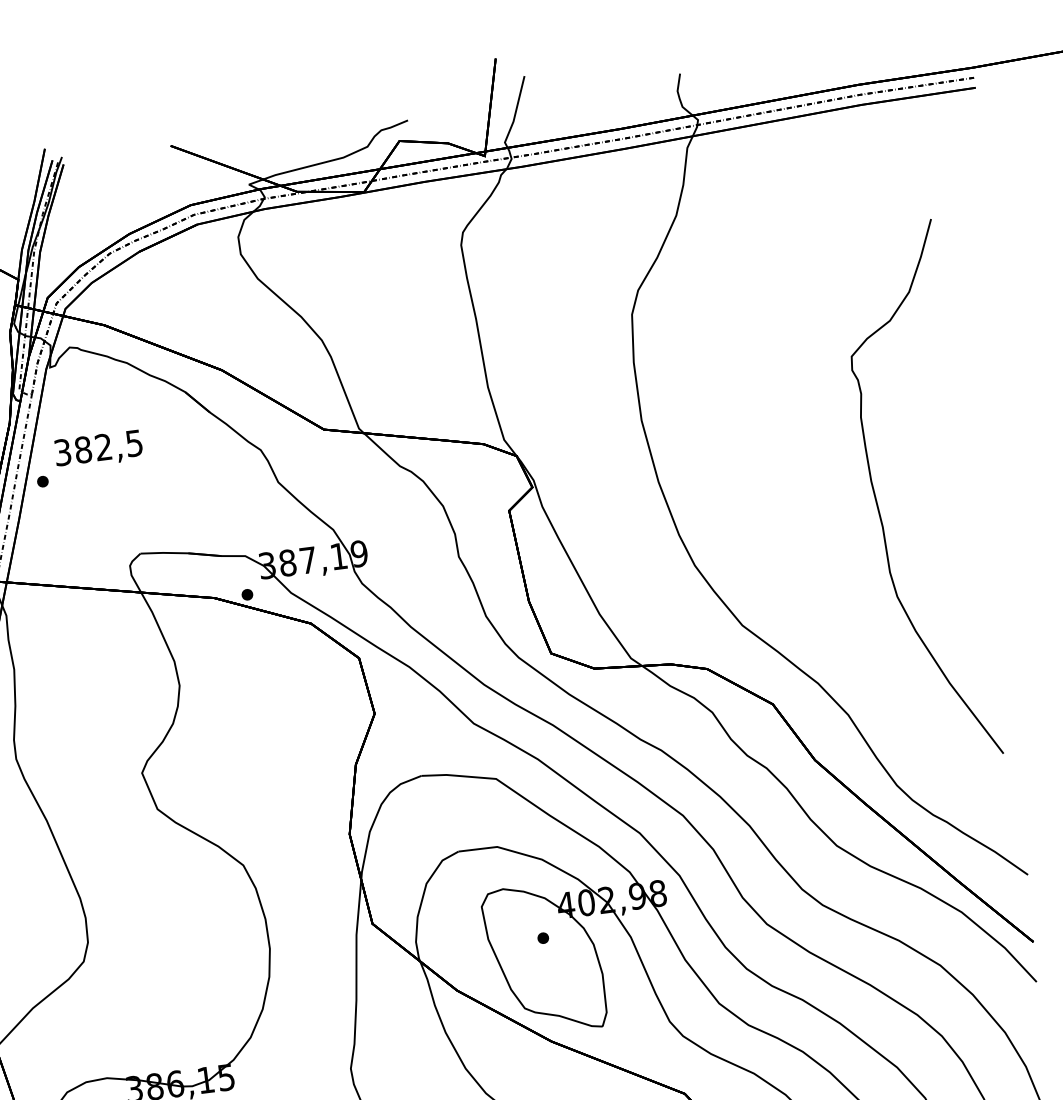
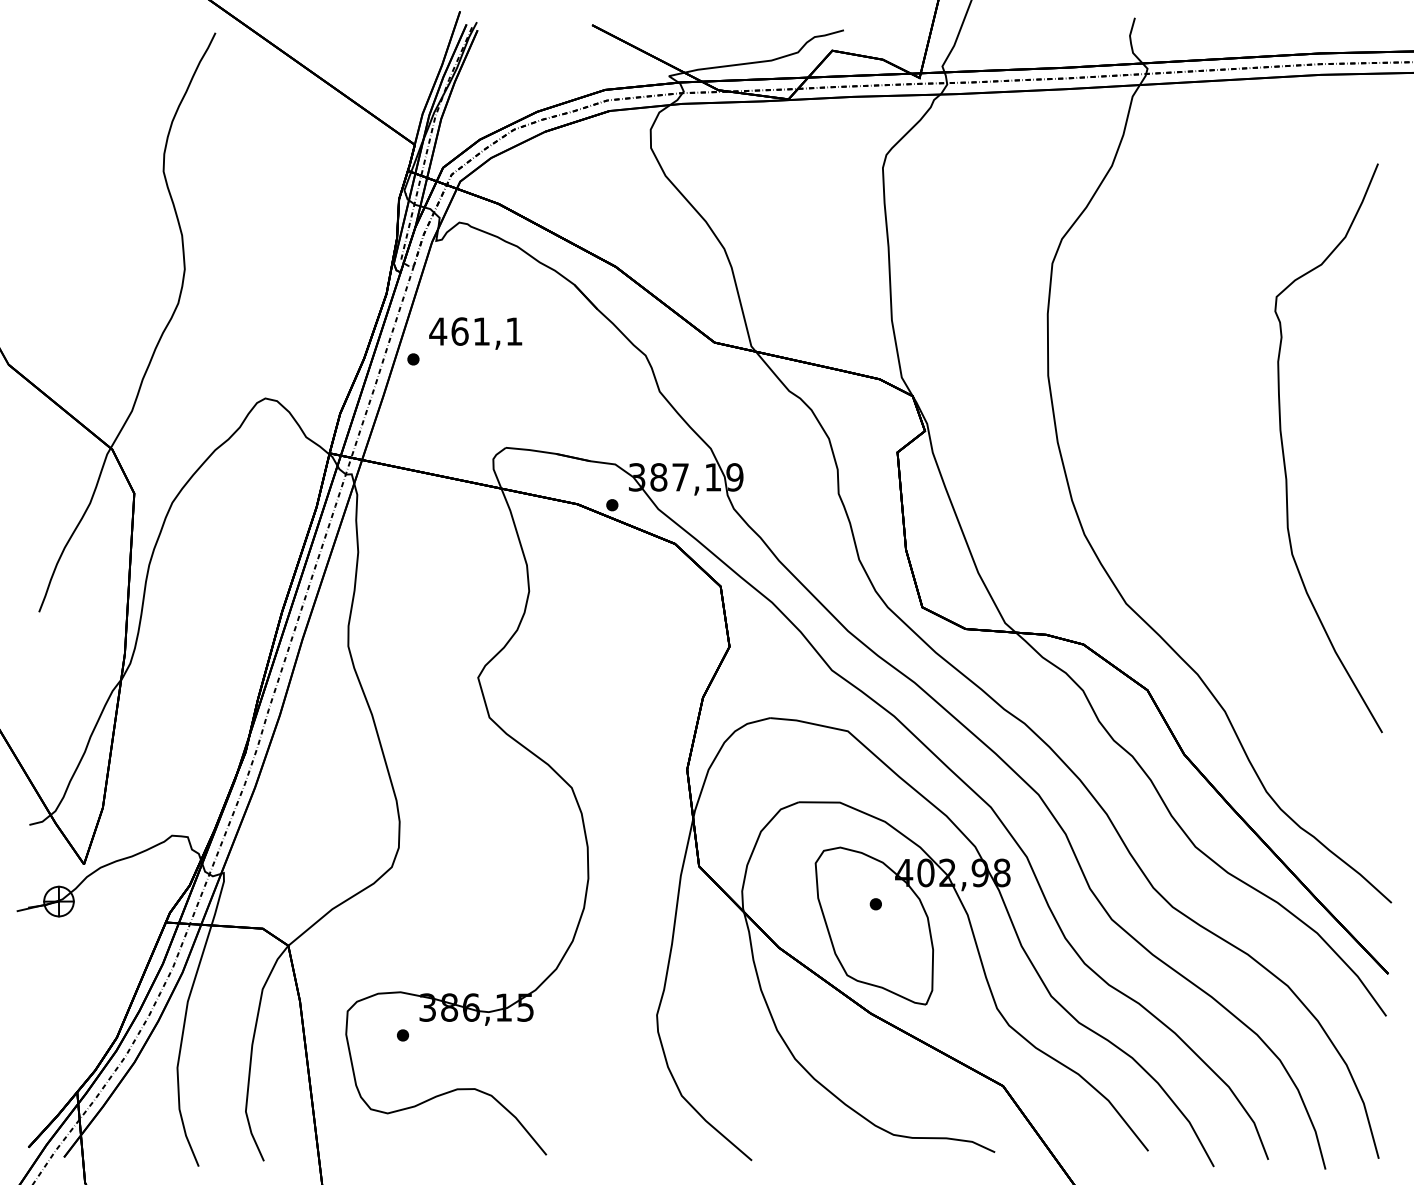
text: (97, 447) -> (475, 331), 382,5 -> 461,1
curve: (877, 502) -> (1284, 453), moved

